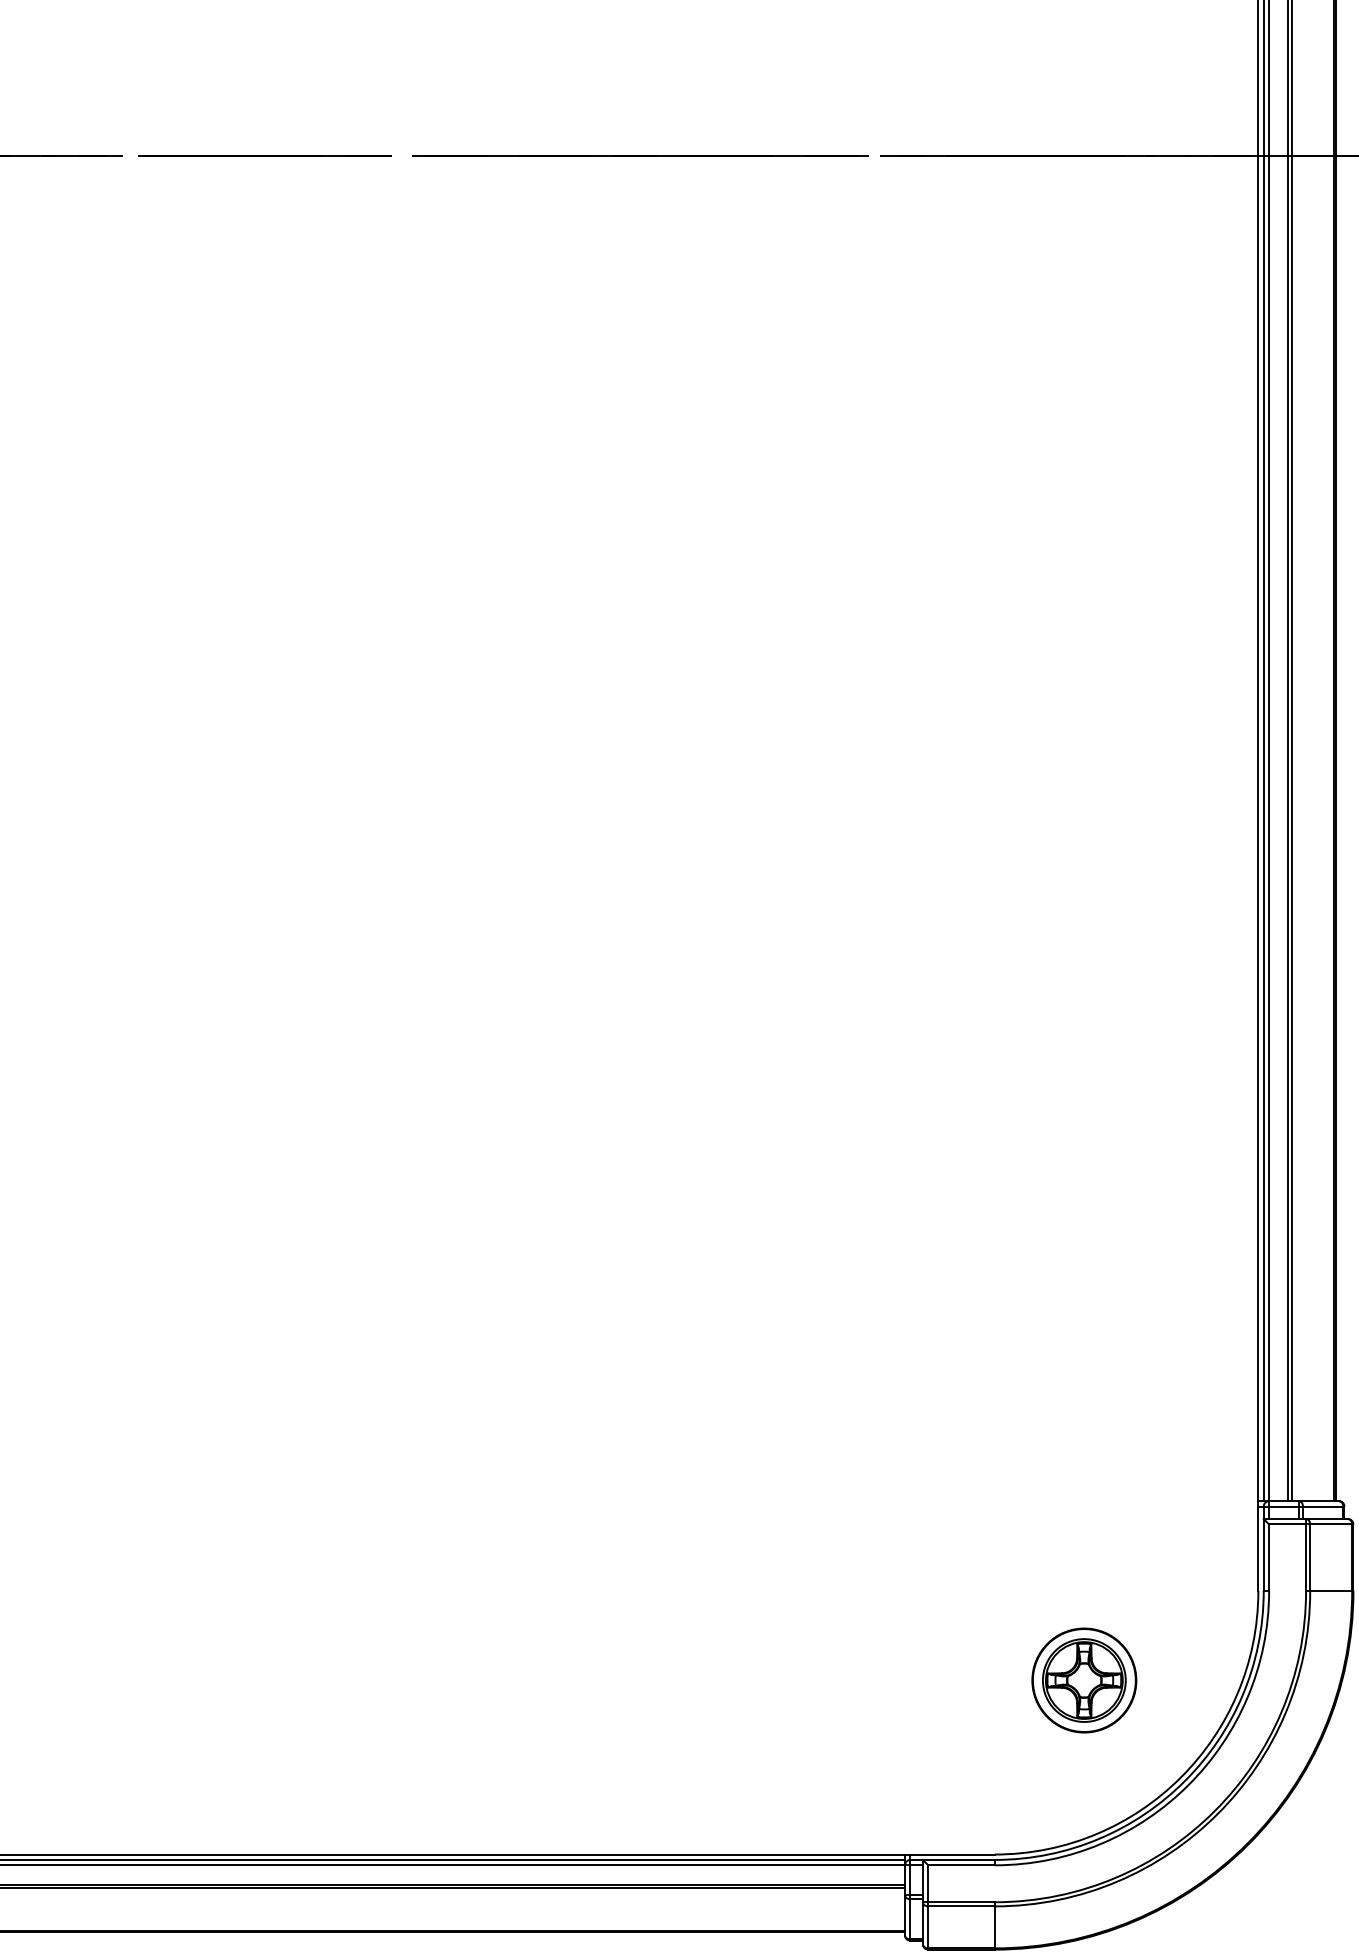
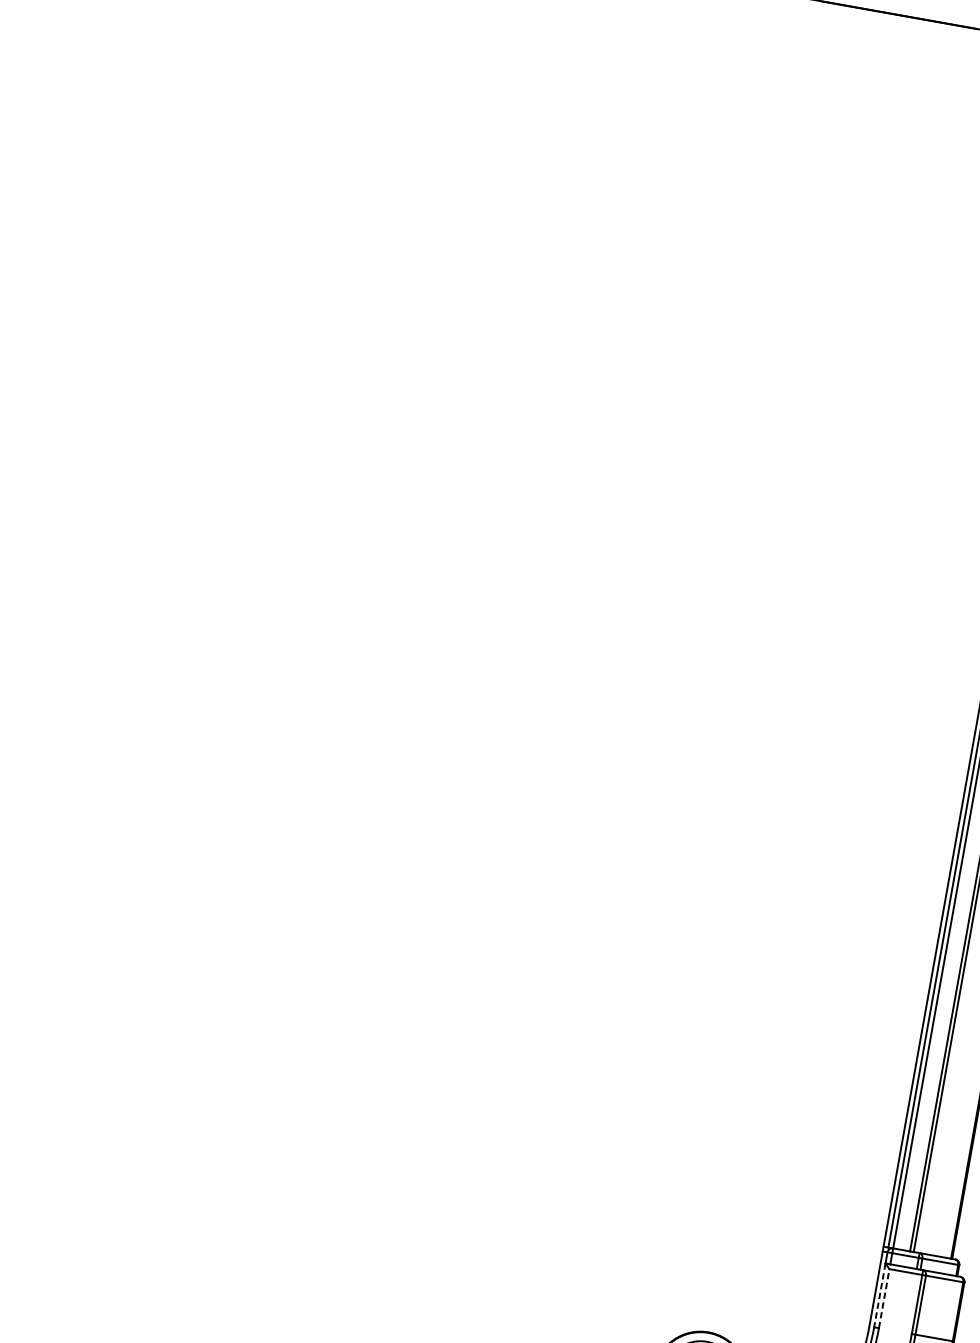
line: (1263, 1554) -> (879, 1294), solid -> dashed
line: (1269, 1557) -> (884, 1298), solid -> dashed

